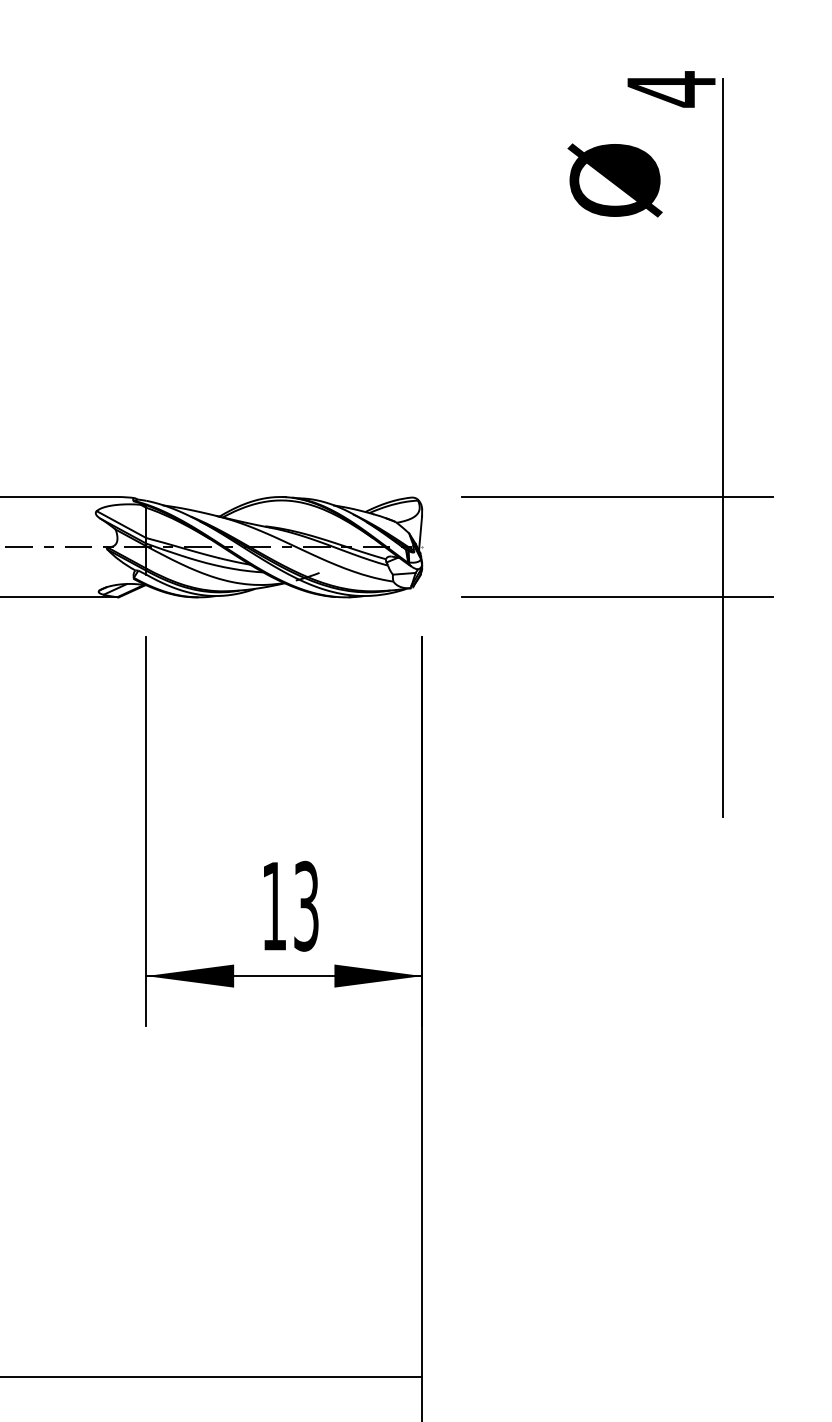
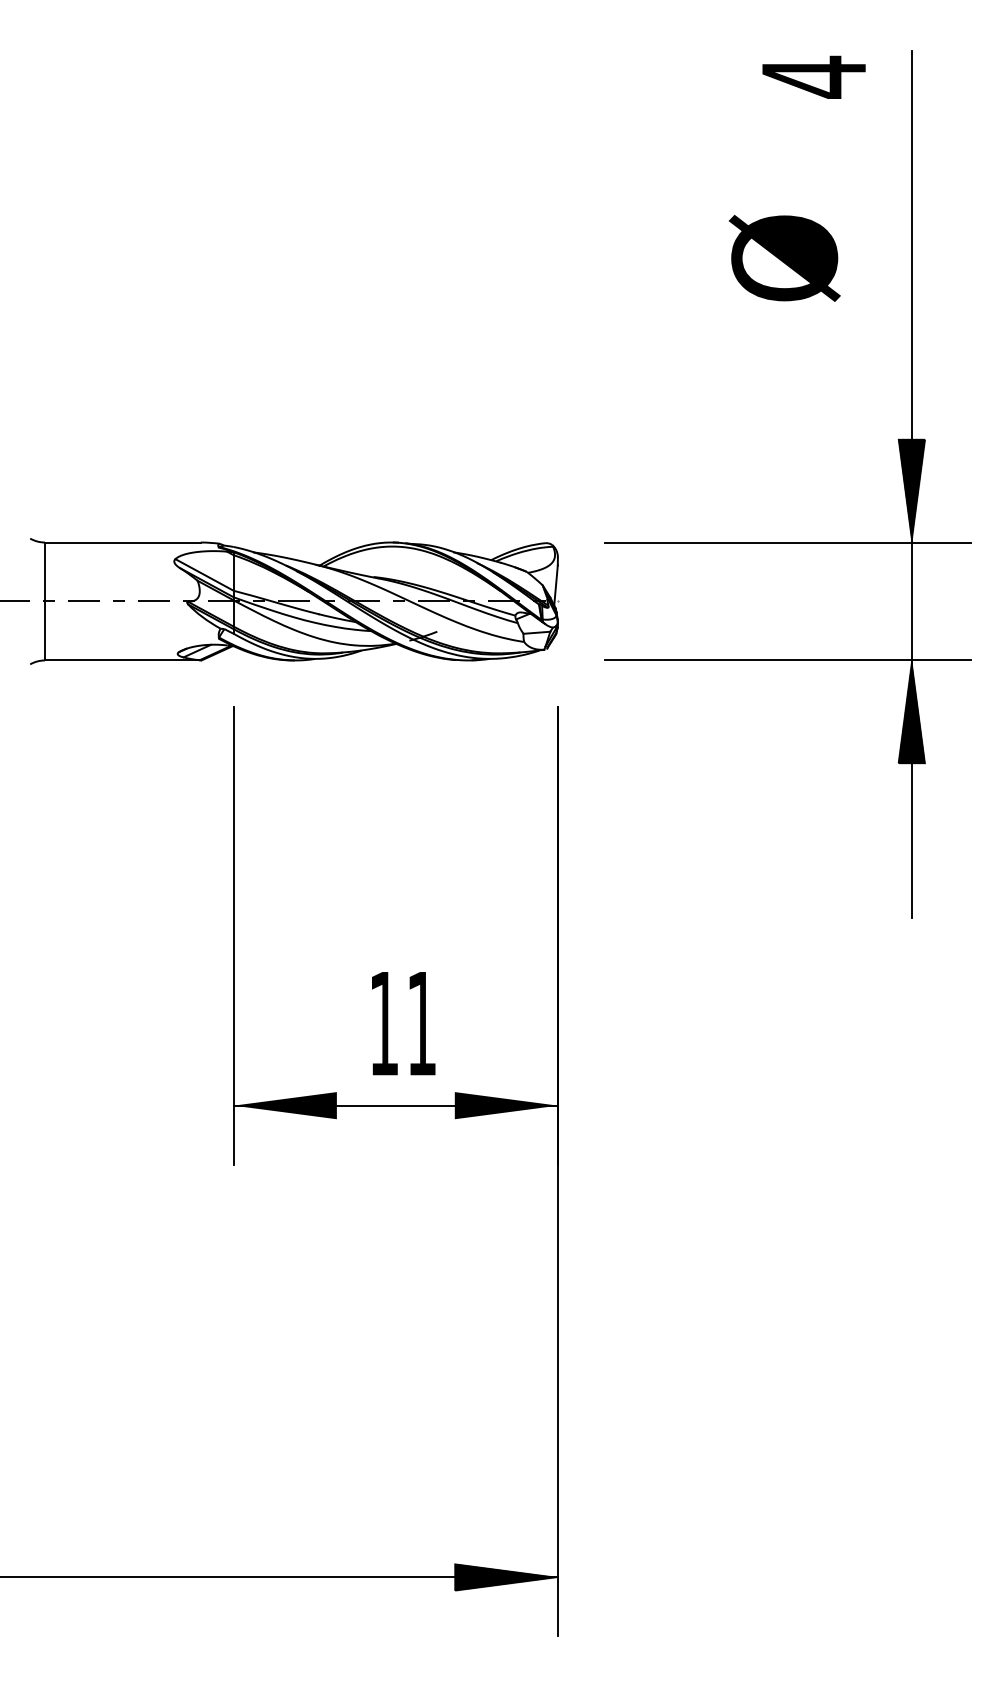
text: (671, 88) -> (813, 76), moved
text: (614, 180) -> (784, 258), moved
hatch: (722, 452) -> (911, 490), added
hatch: (722, 641) -> (911, 712), added
text: (306, 906) -> (421, 1023), 13 -> 11
hatch: (377, 1376) -> (505, 1576), added

